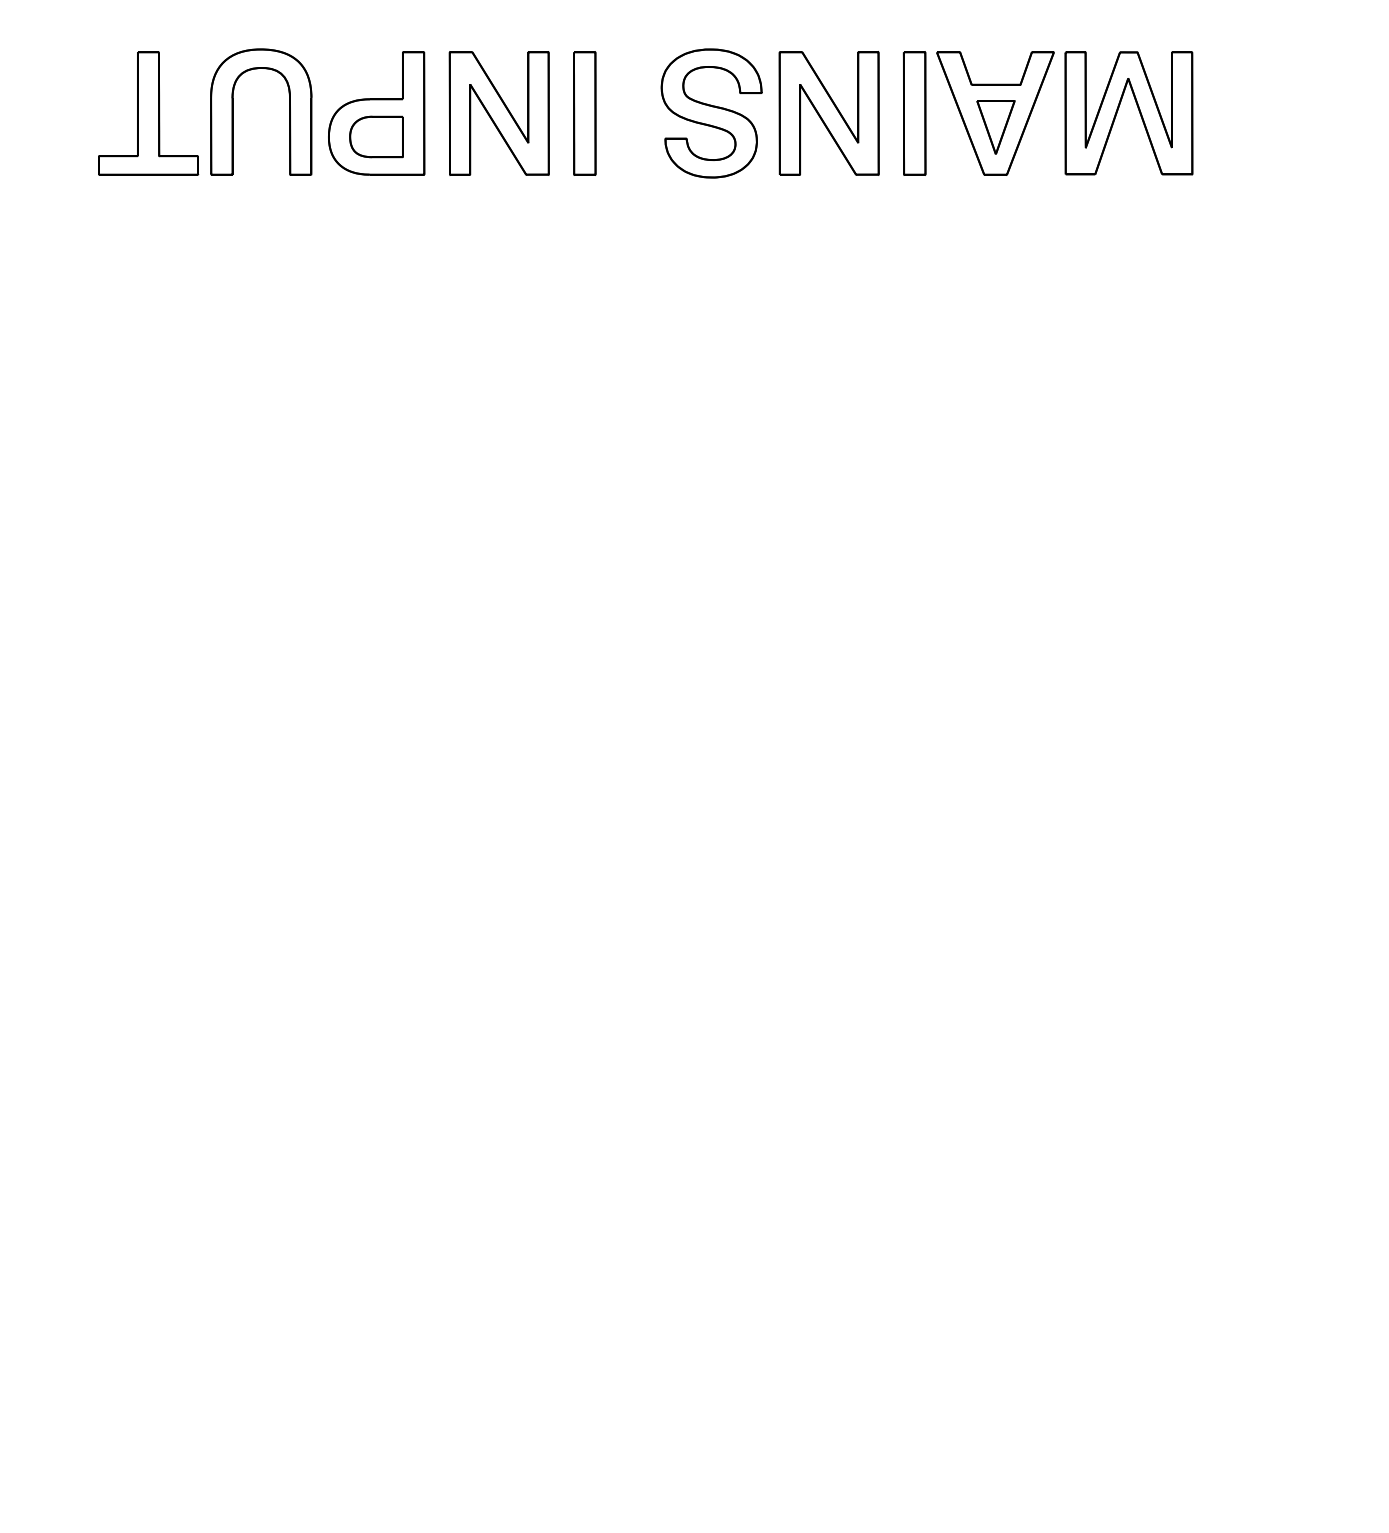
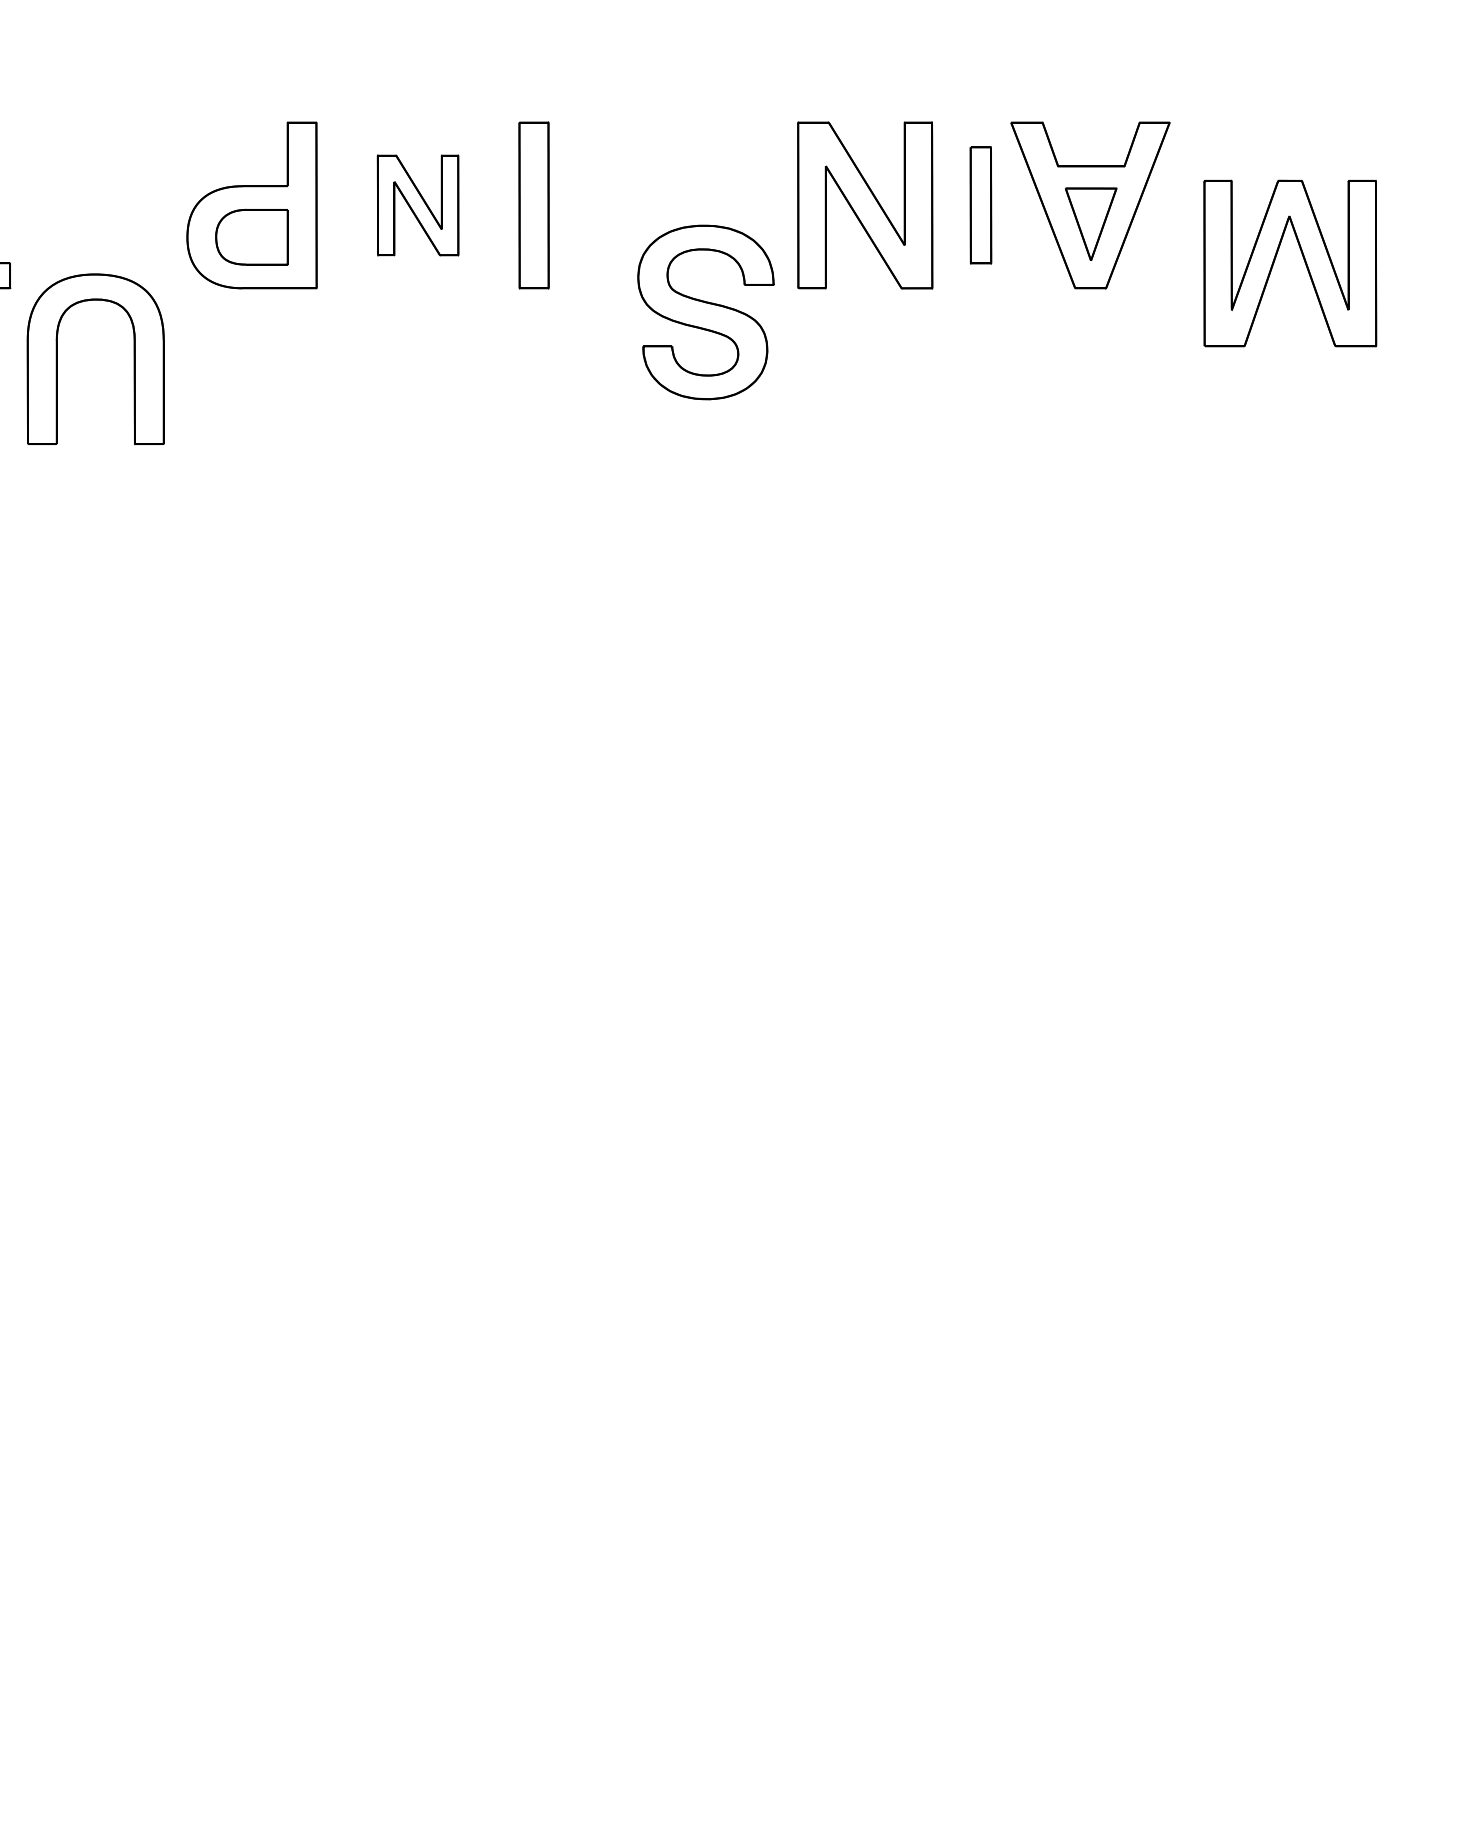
part: (233, 111) -> (58, 358), moved
part: (1138, 111) -> (1303, 260), moved
part: (498, 113) -> (417, 205), size x0.6
part: (711, 113) -> (705, 312), moved
part: (914, 113) -> (980, 205), size x0.7

